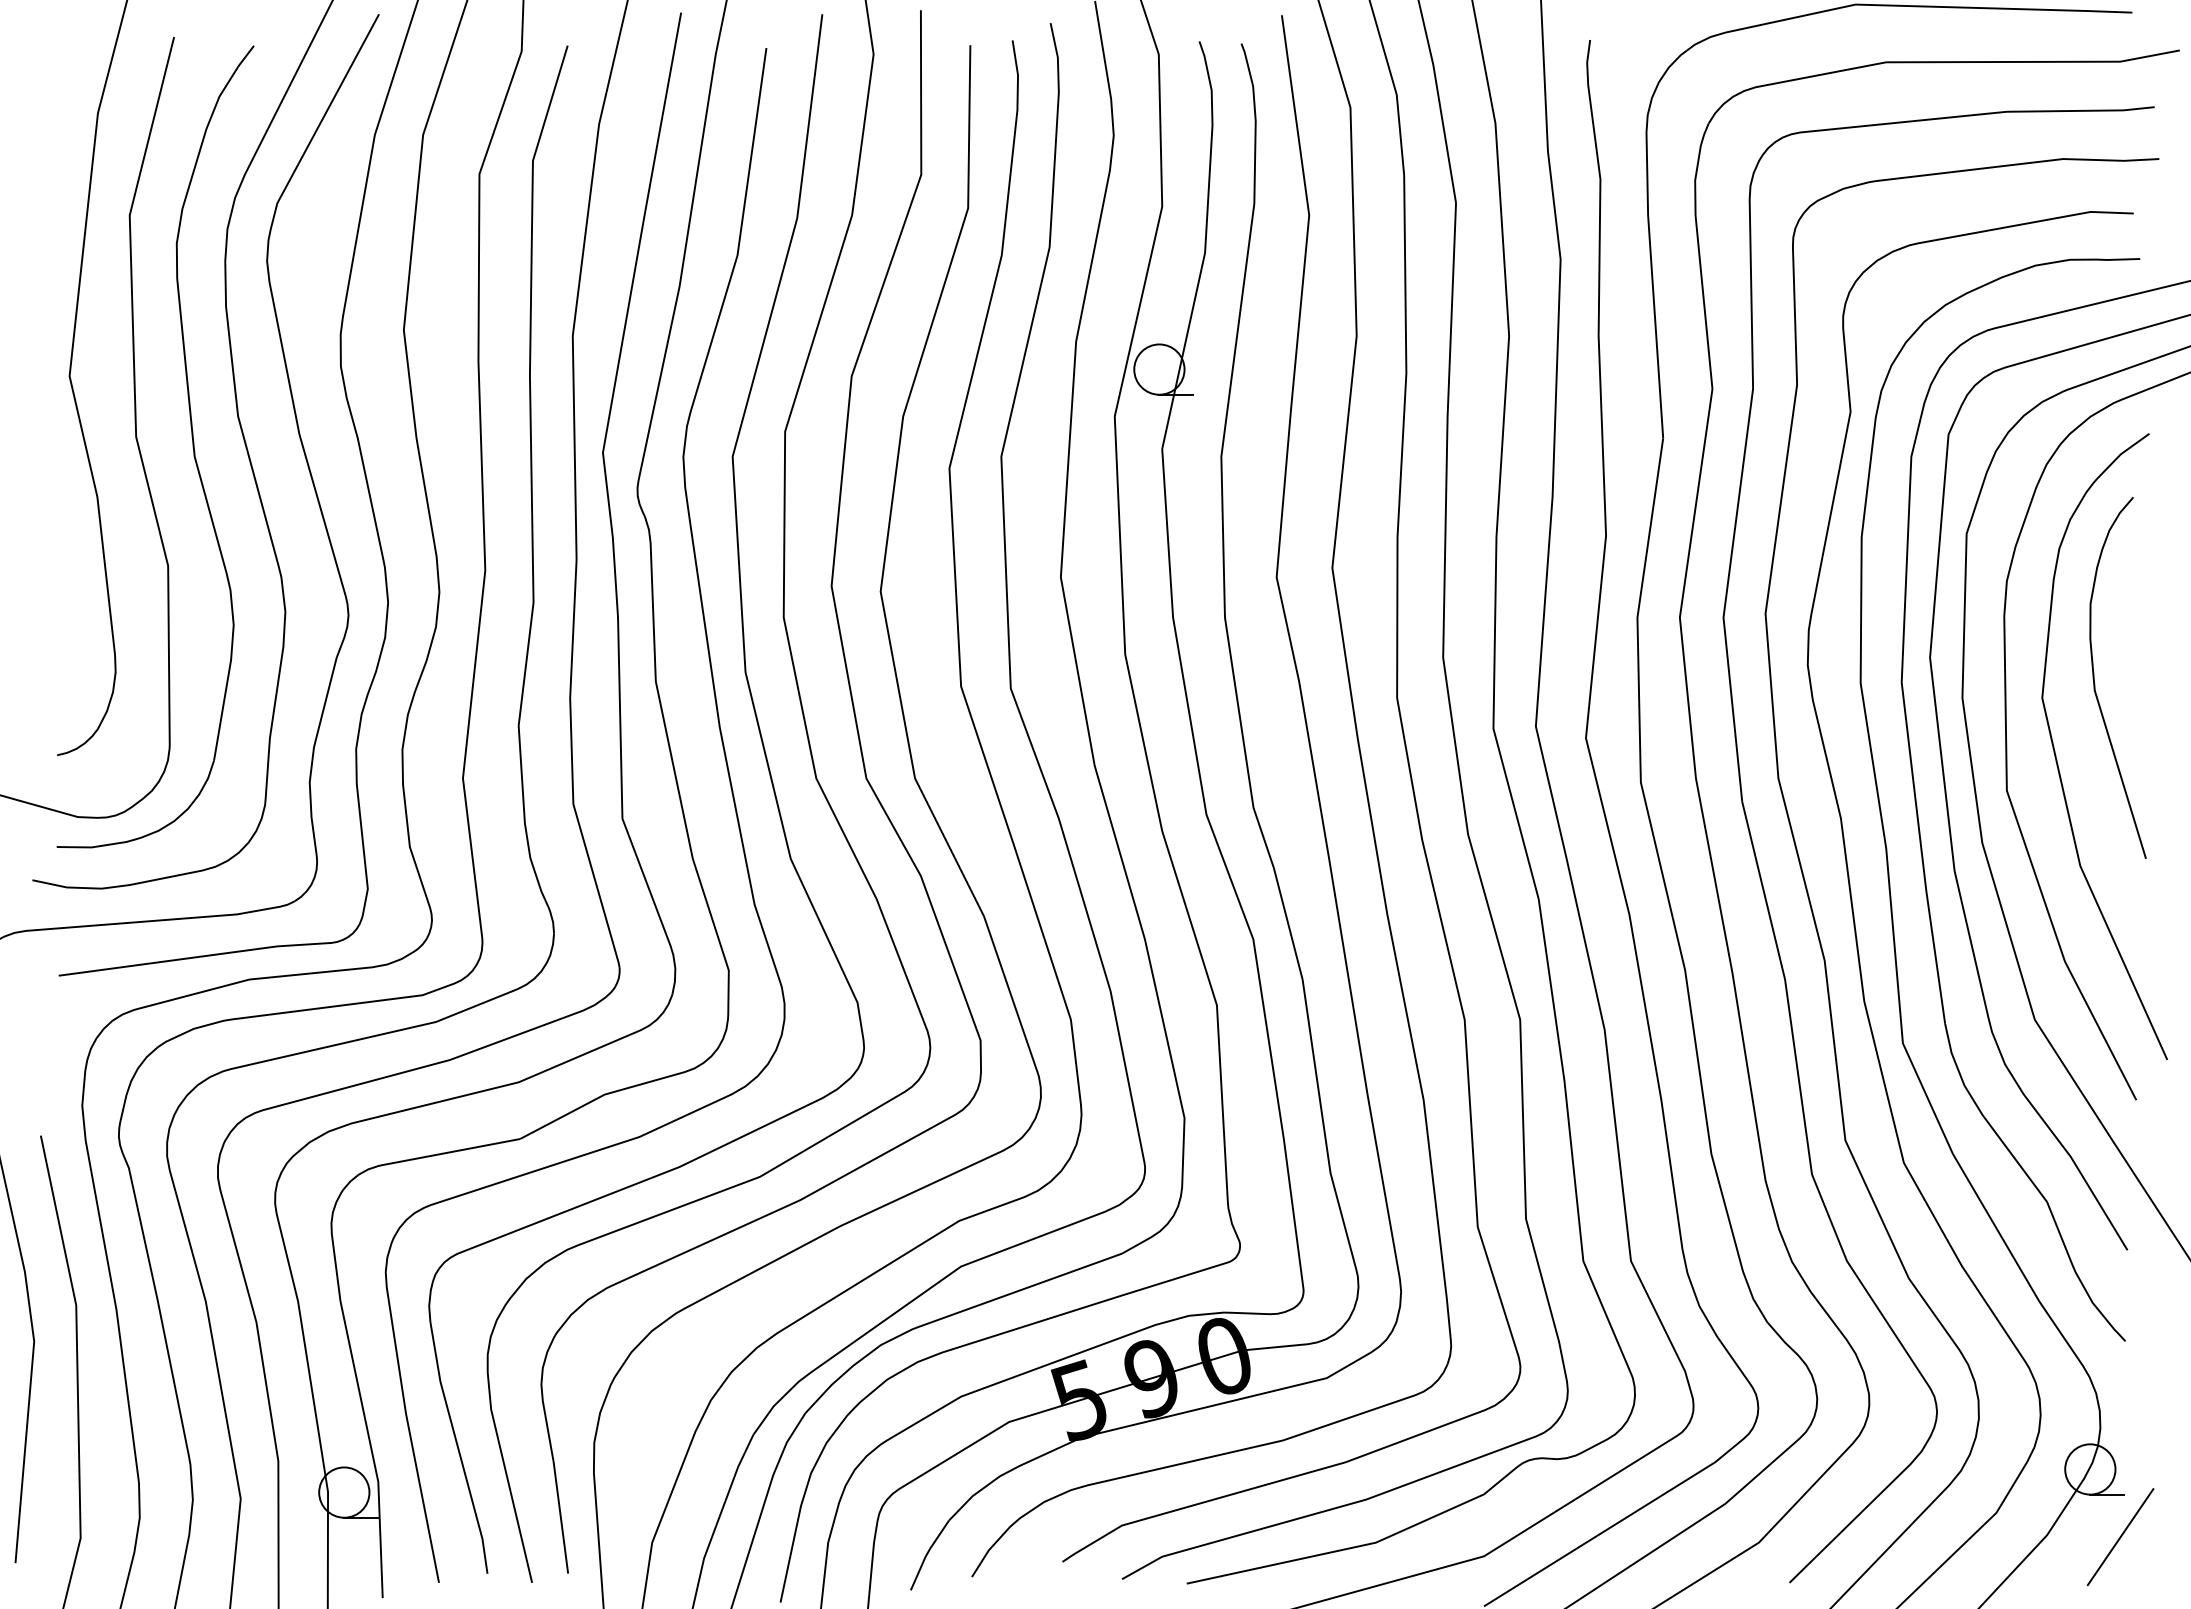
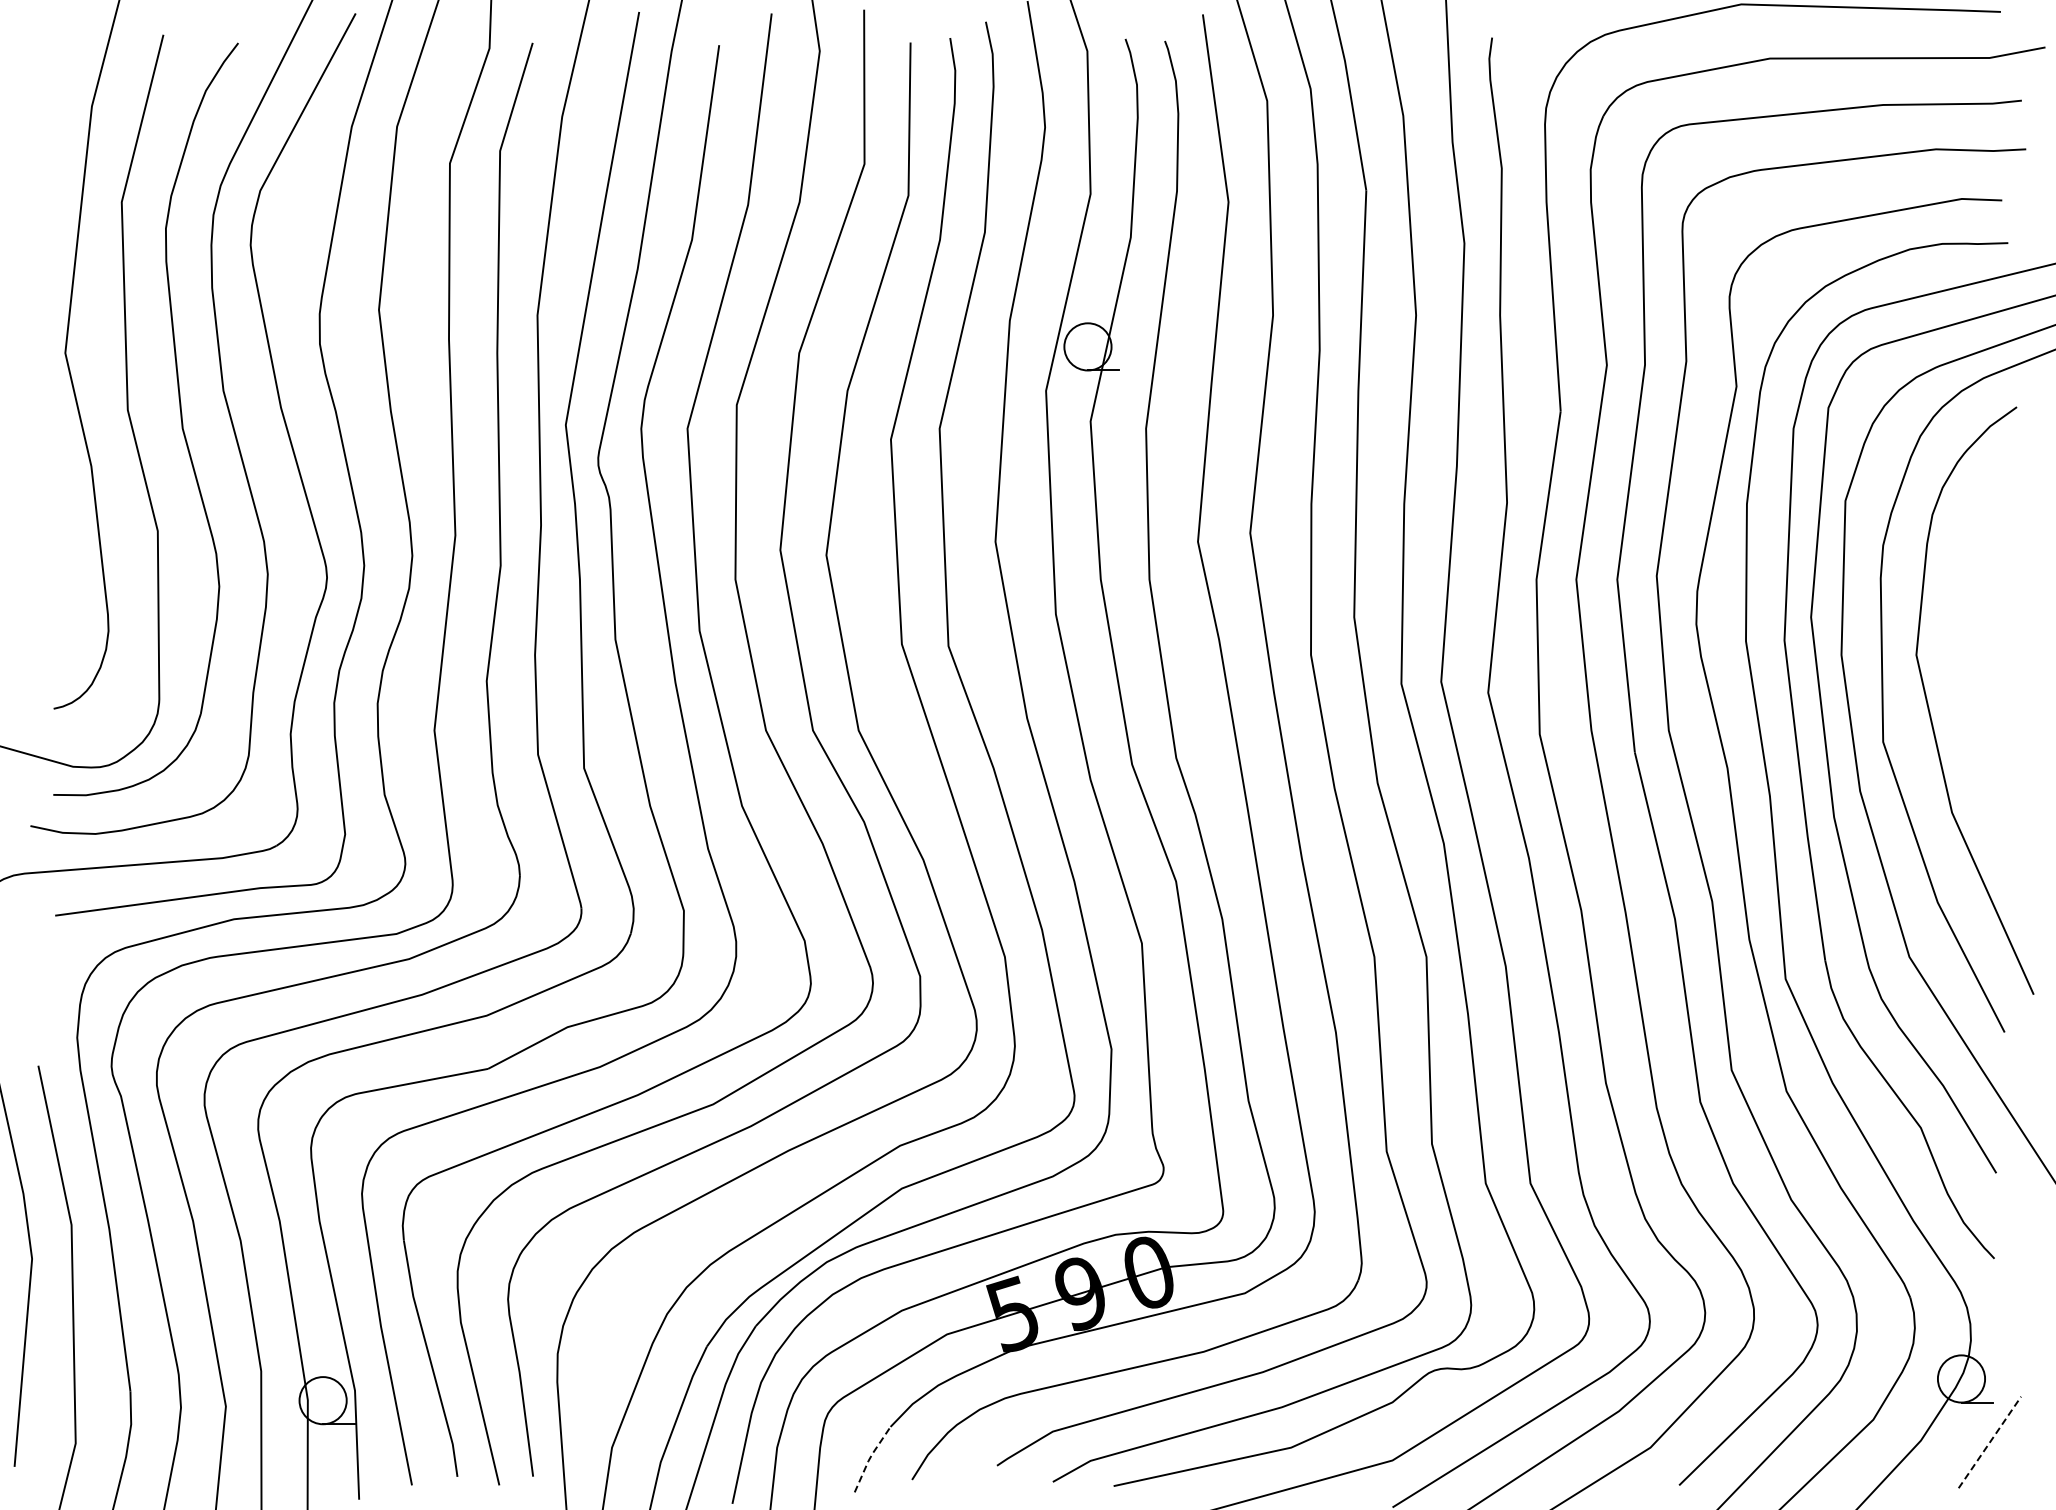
curve: (2095, 684) -> (1966, 642), removed
line: (2121, 1537) -> (1990, 1442), solid -> dashed
line: (926, 1554) -> (869, 1458), solid -> dashed

